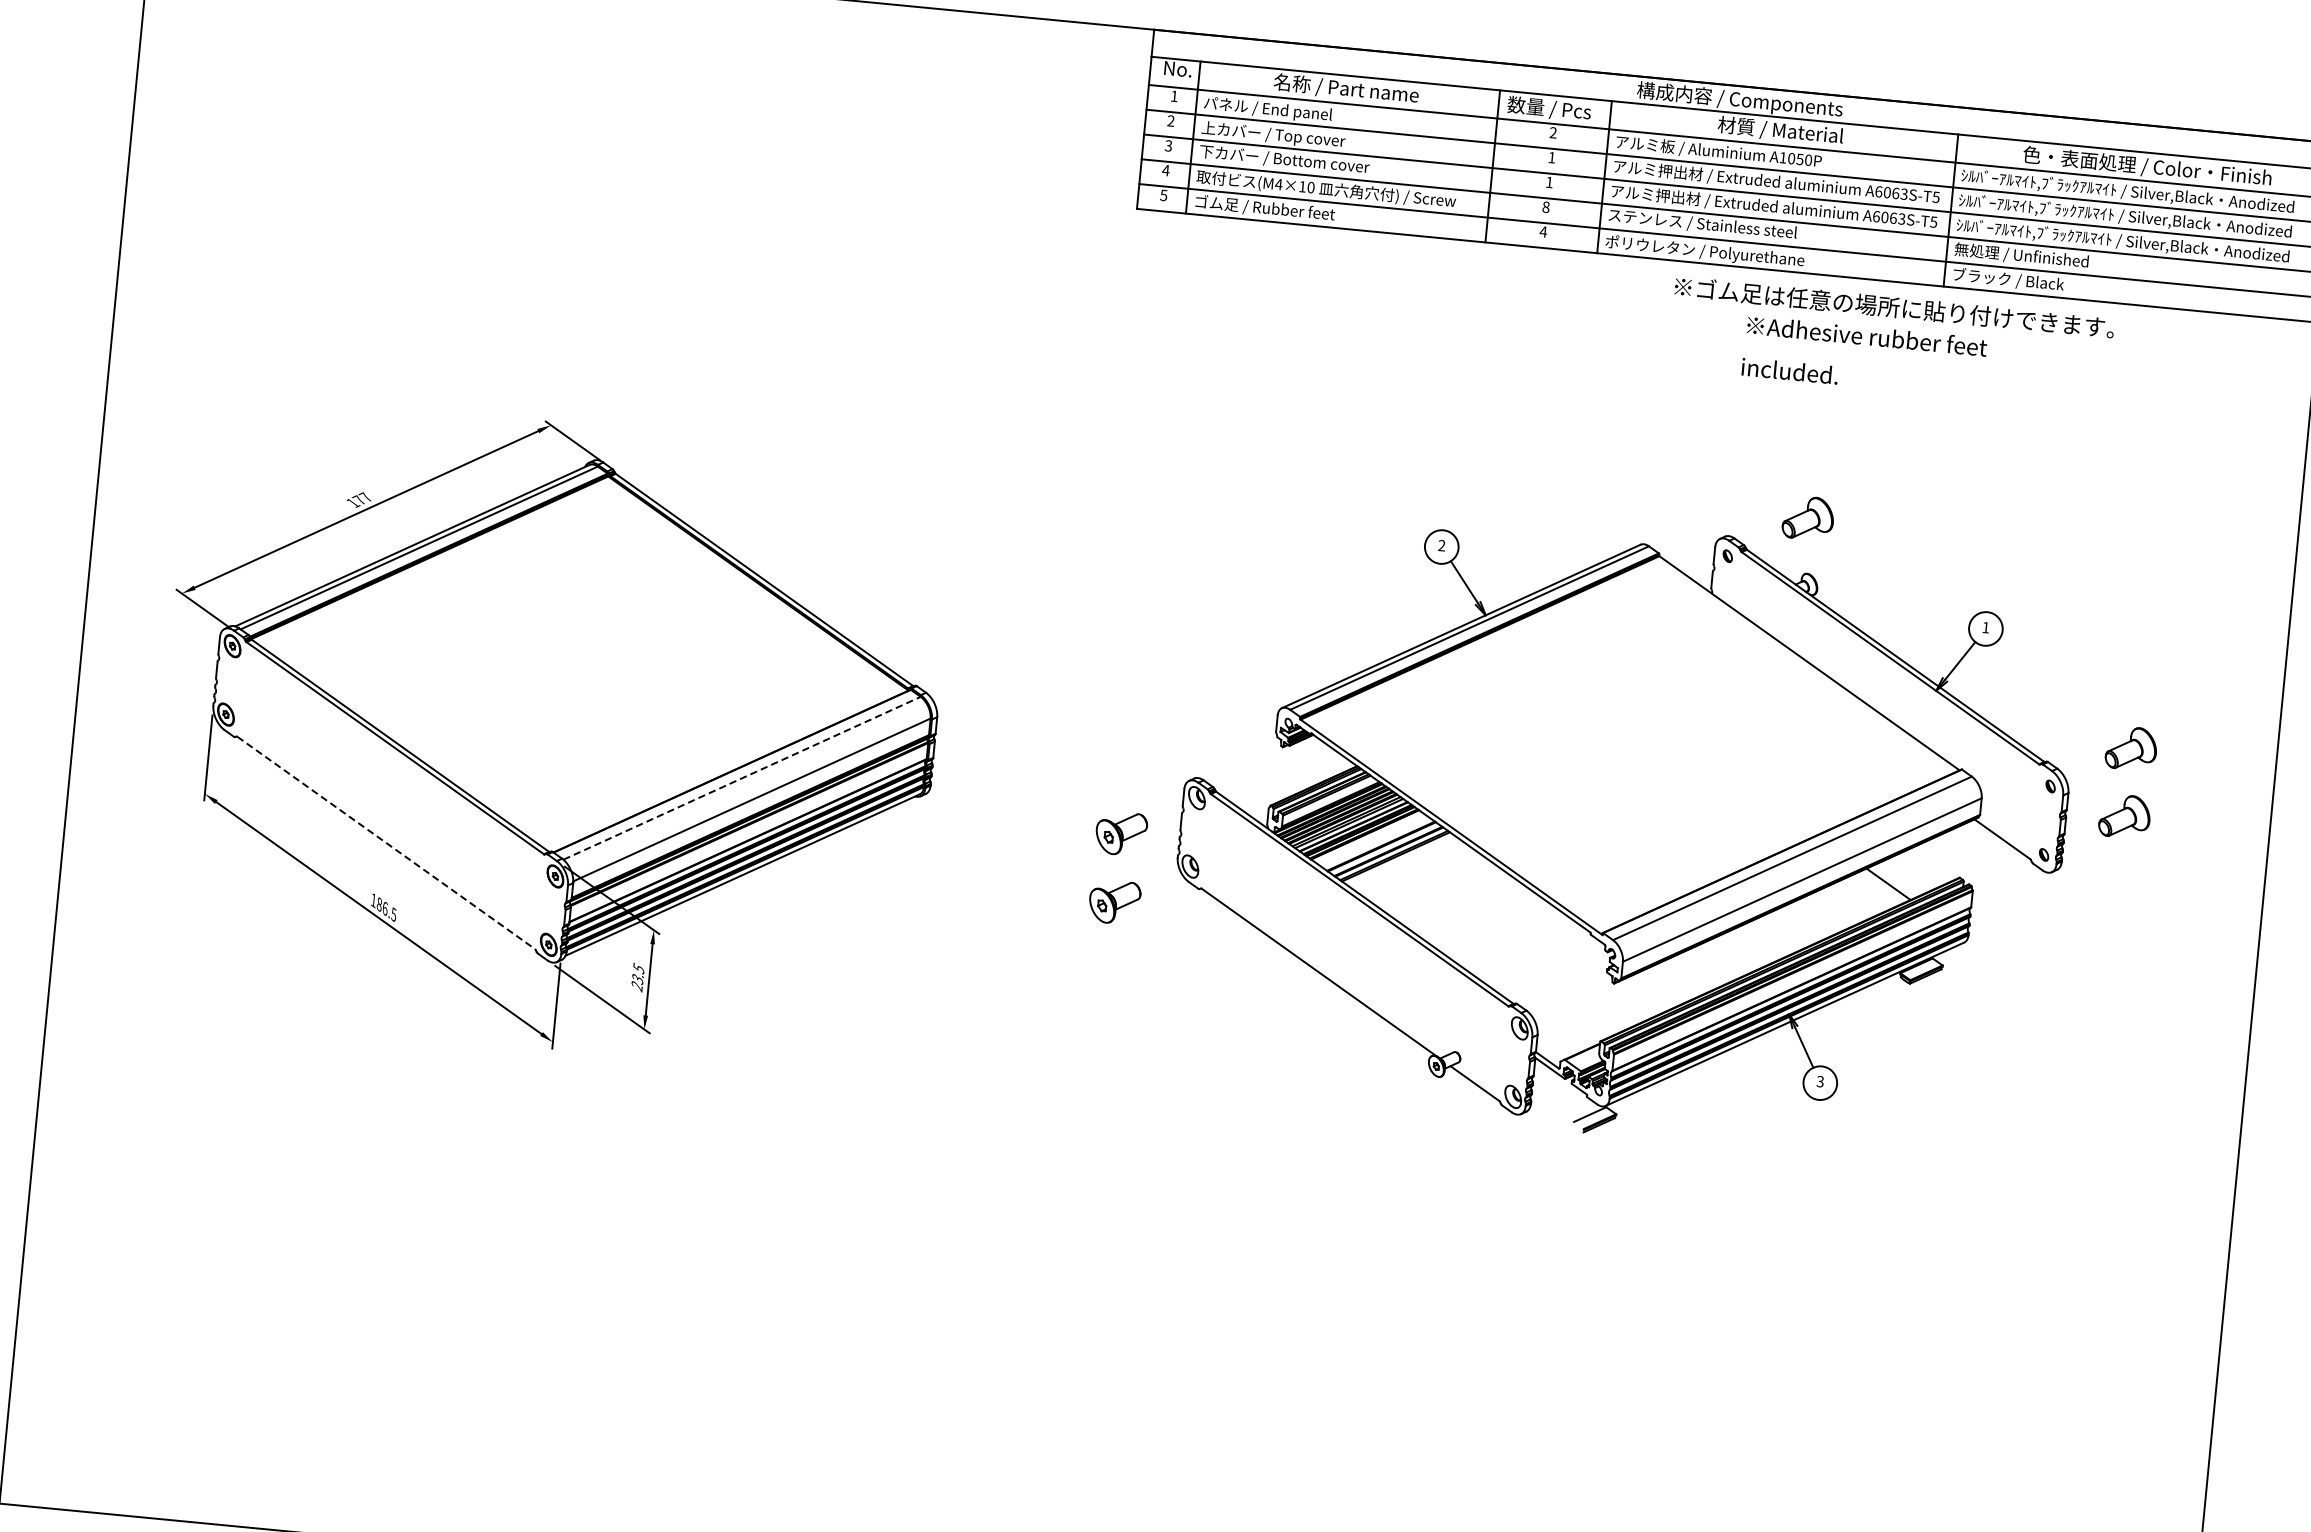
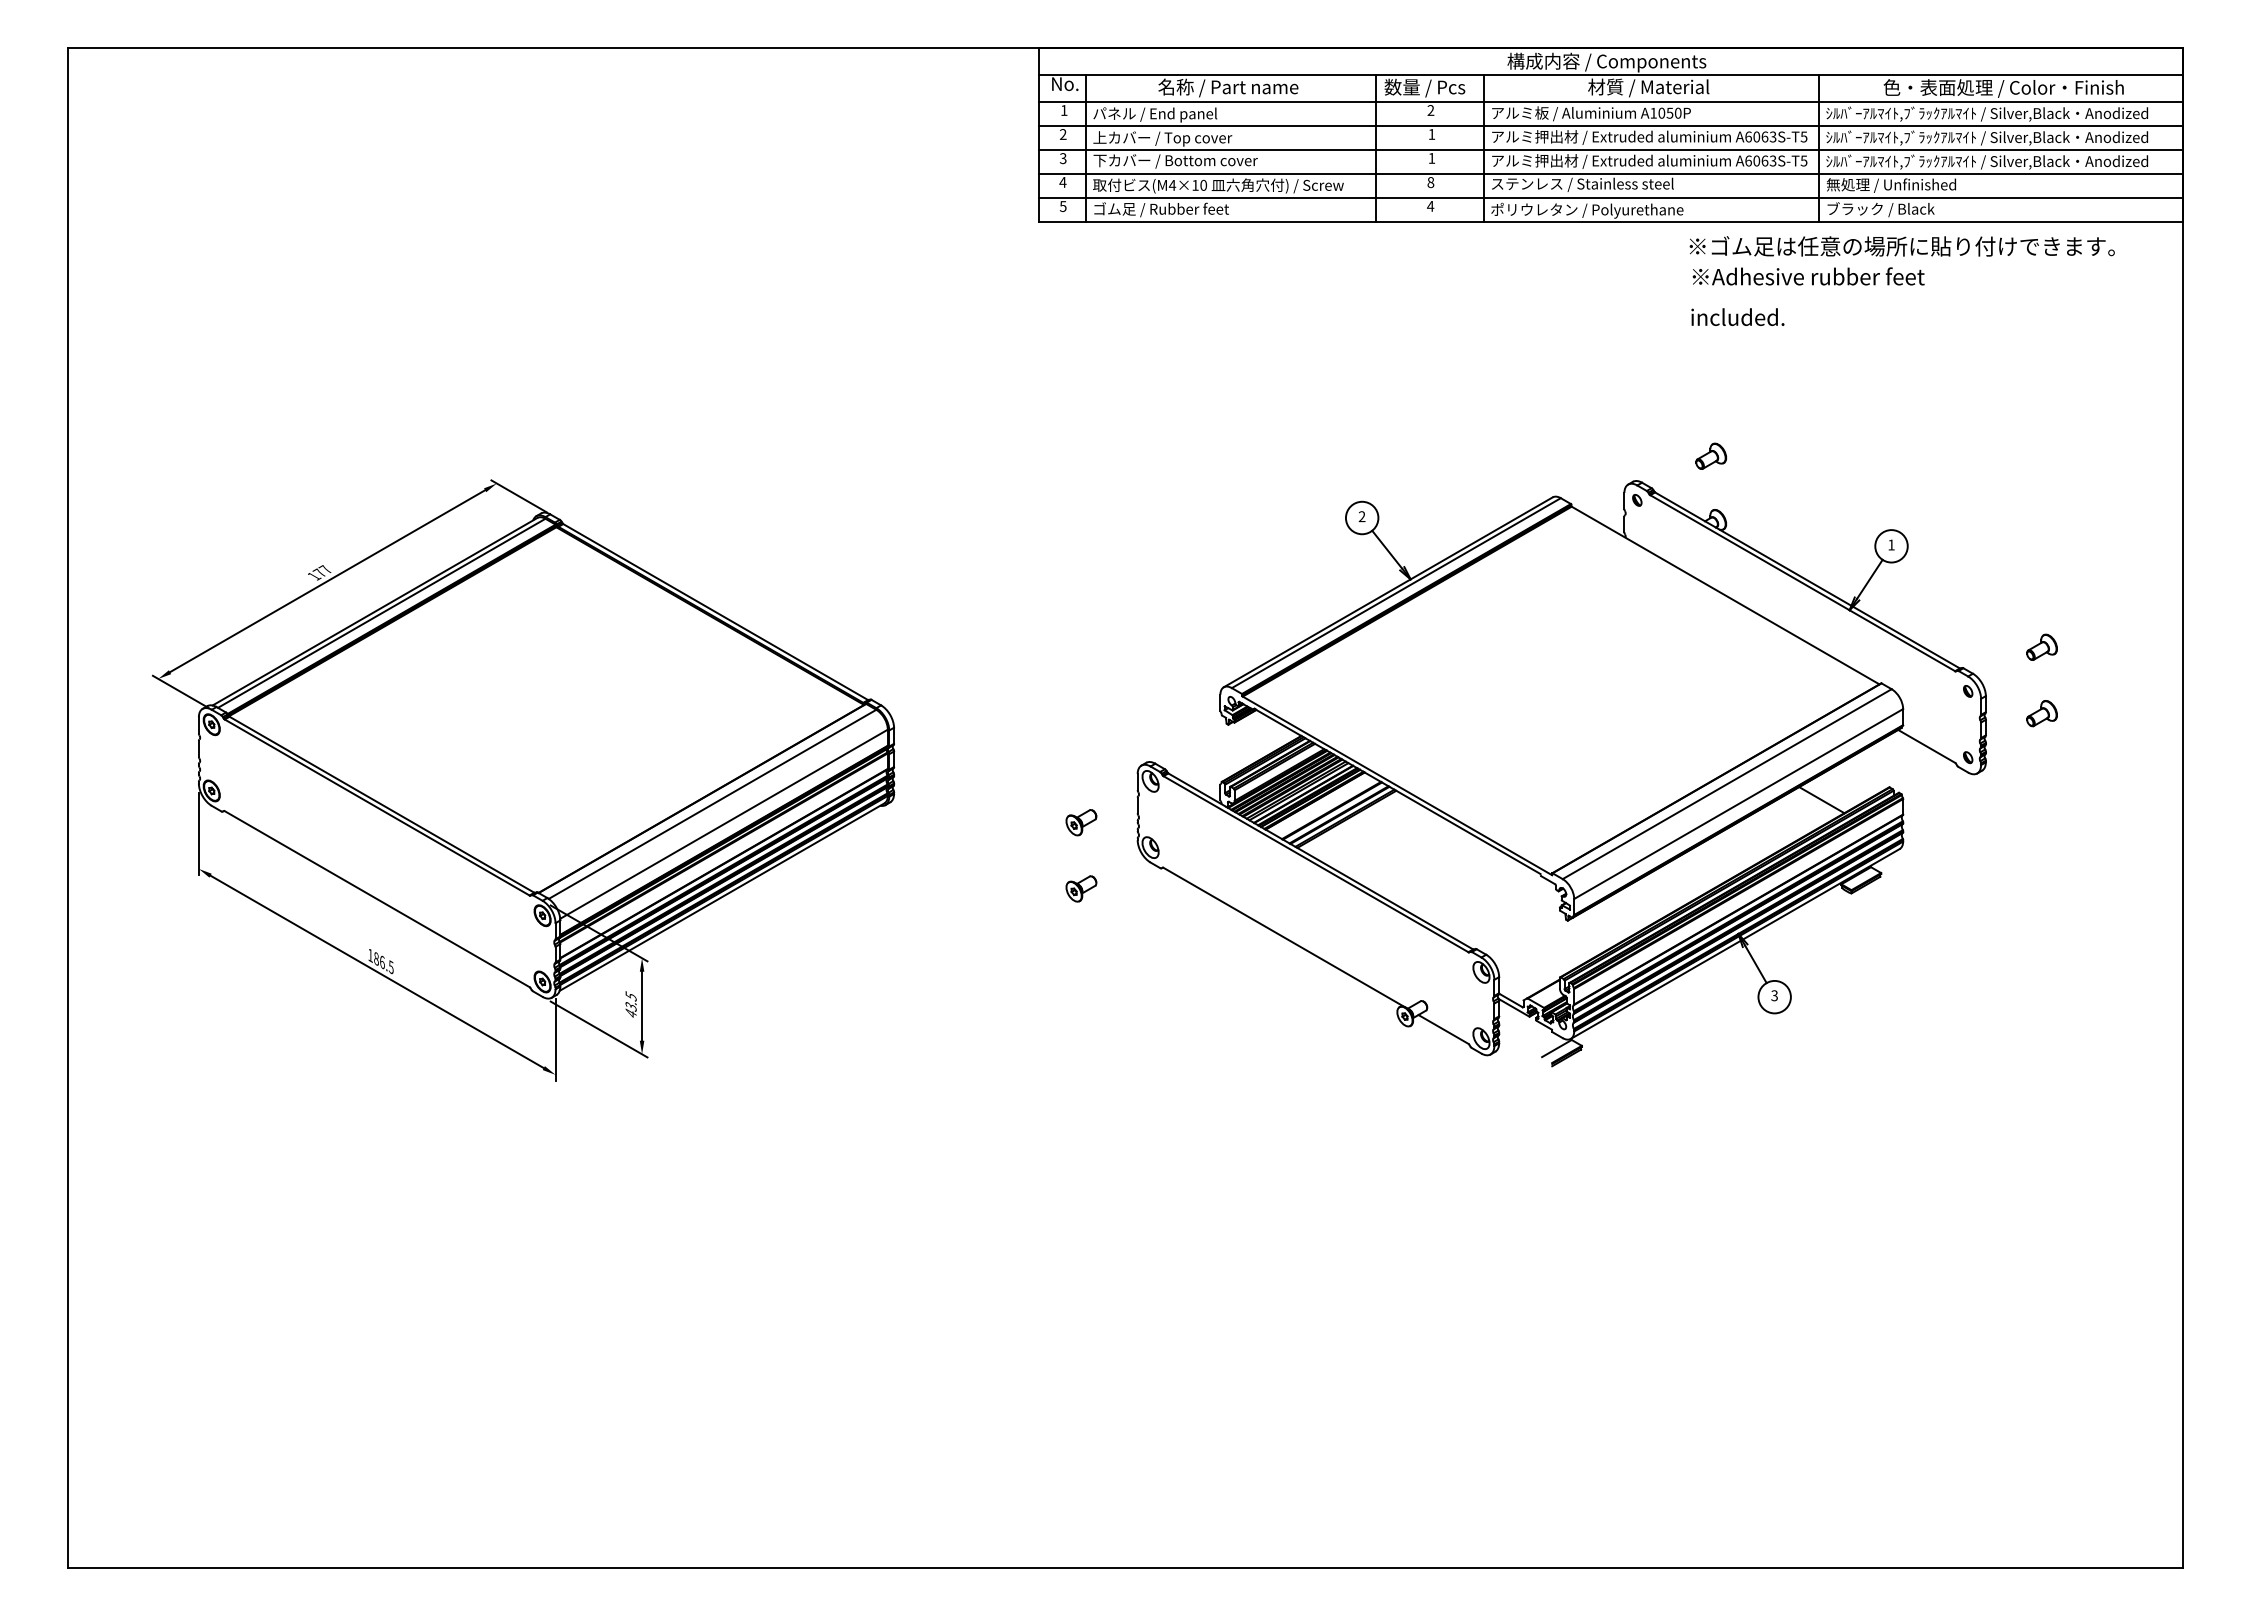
text: (1893, 307) -> (1901, 246), moved
text: (1863, 356) -> (1807, 296), moved
part: (1808, 517) -> (1711, 455), size x0.62
part: (2130, 747) -> (2041, 646), size x0.62
line: (743, 778) -> (713, 804), dashed -> solid
part: (2124, 816) -> (2041, 713), size x0.62
part: (1121, 833) -> (1081, 822), size x0.62
line: (386, 843) -> (377, 899), dashed -> solid
part: (1114, 901) -> (1081, 888), size x0.62
text: (636, 986) -> (630, 1013), 23.5 -> 43.5

